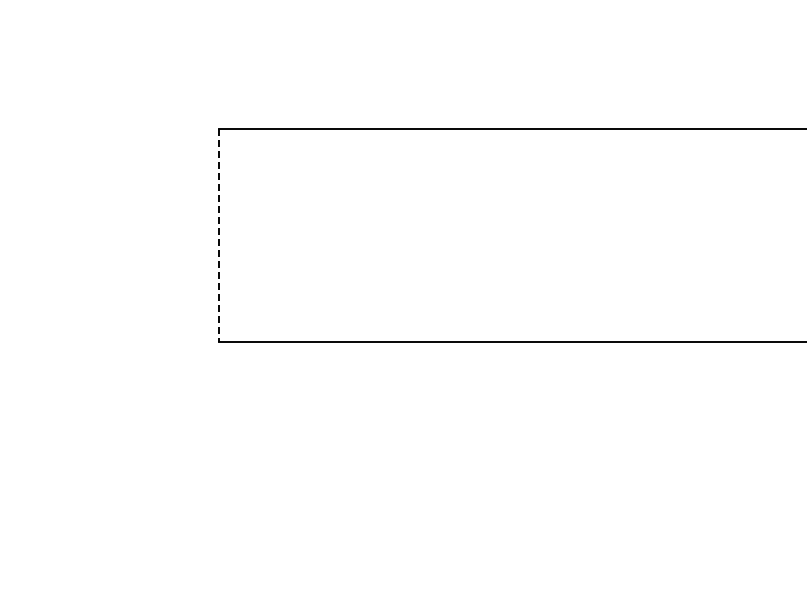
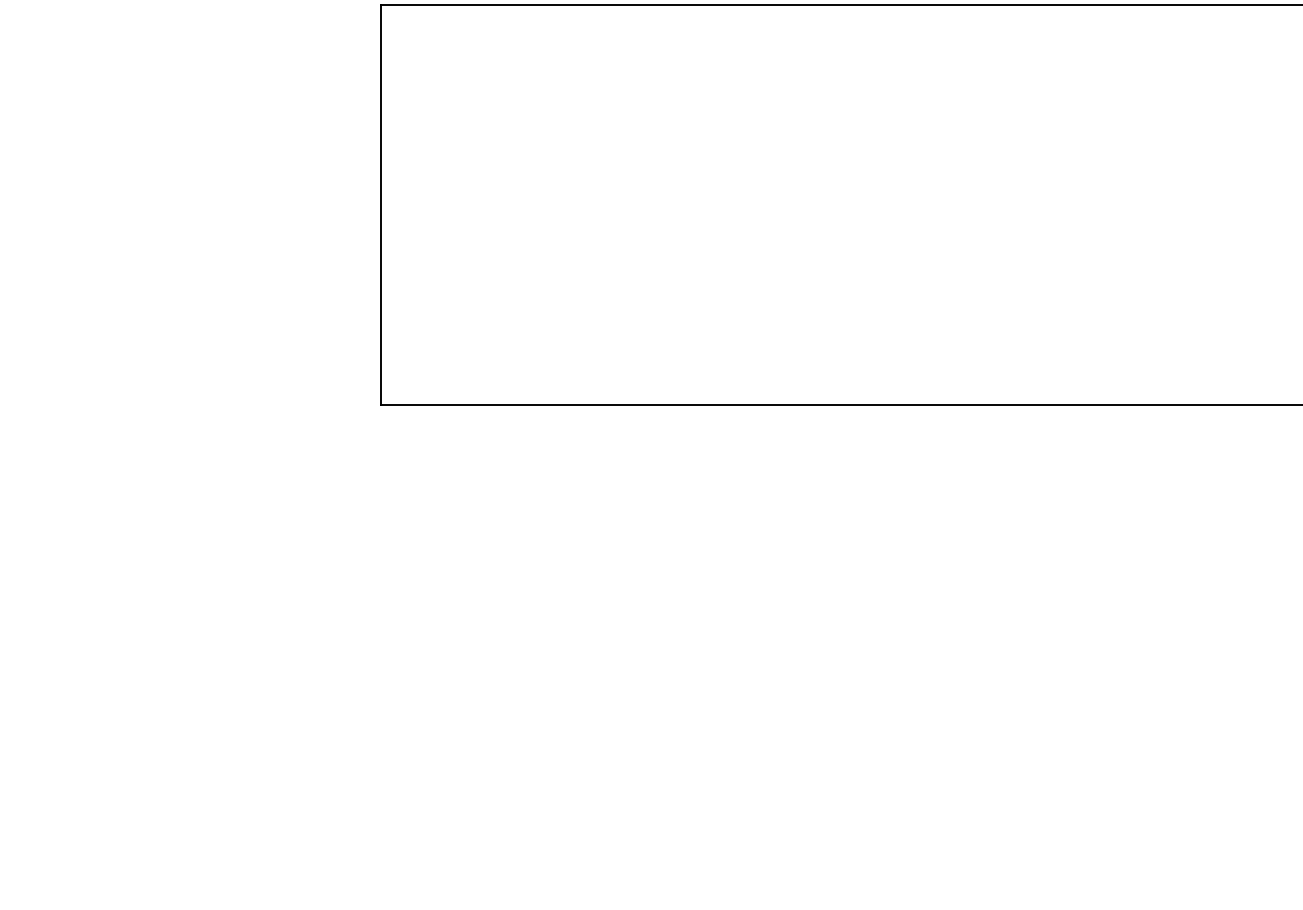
line: (218, 235) -> (379, 205), dashed -> solid

